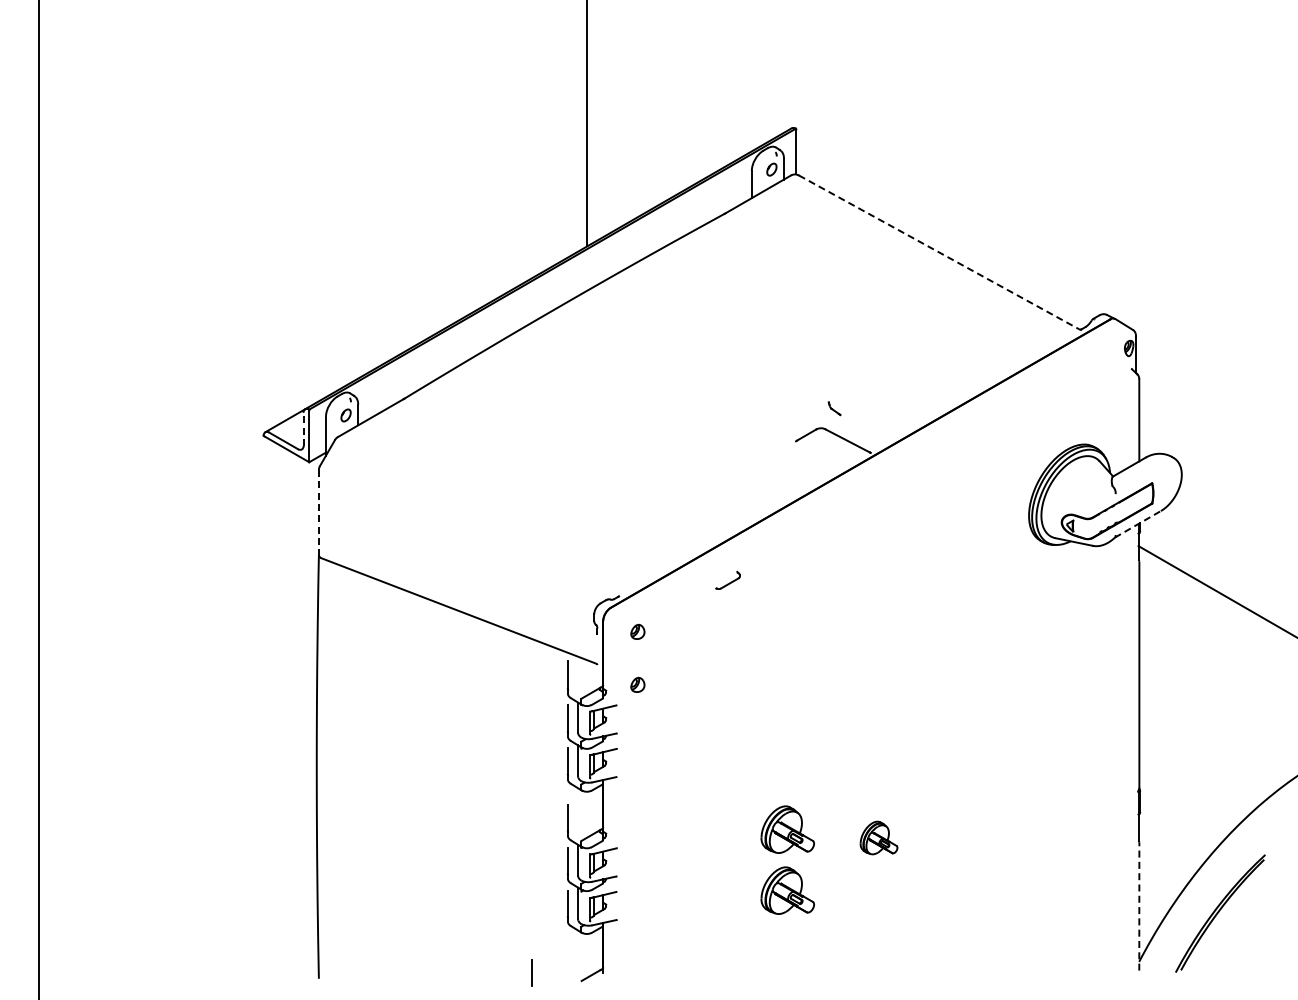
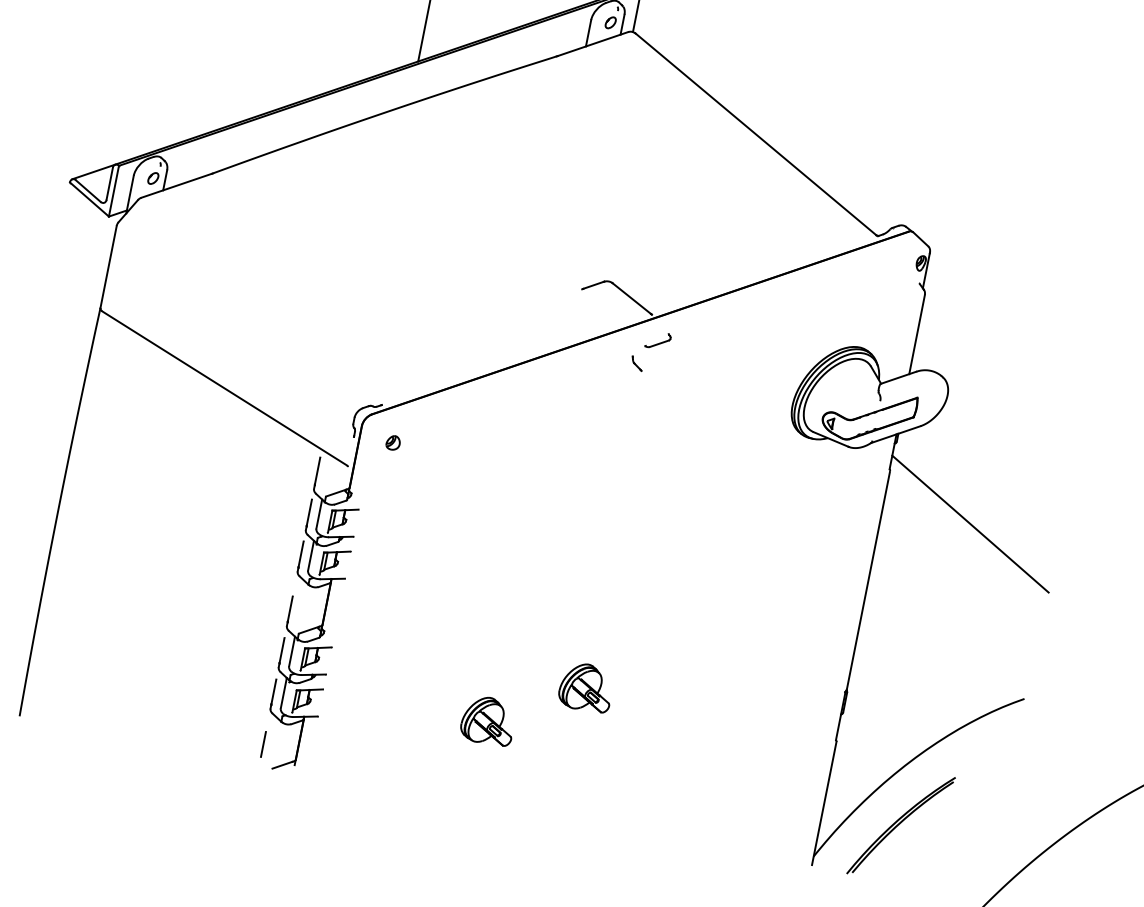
line: (939, 252) -> (756, 134), dashed -> solid
part: (834, 408) -> (637, 363), moved
line: (303, 428) -> (109, 182), dashed -> solid
line: (318, 513) -> (108, 267), dashed -> solid
line: (1137, 524) -> (895, 434), dashed -> solid
part: (727, 579) -> (657, 339), moved
part: (637, 684) -> (382, 493), removed
part: (787, 829) -> (499, 661), removed
part: (878, 837) -> (586, 686), size x1.43
line: (1139, 906) -> (824, 803), dashed -> solid
line: (531, 972) -> (263, 744), moved

